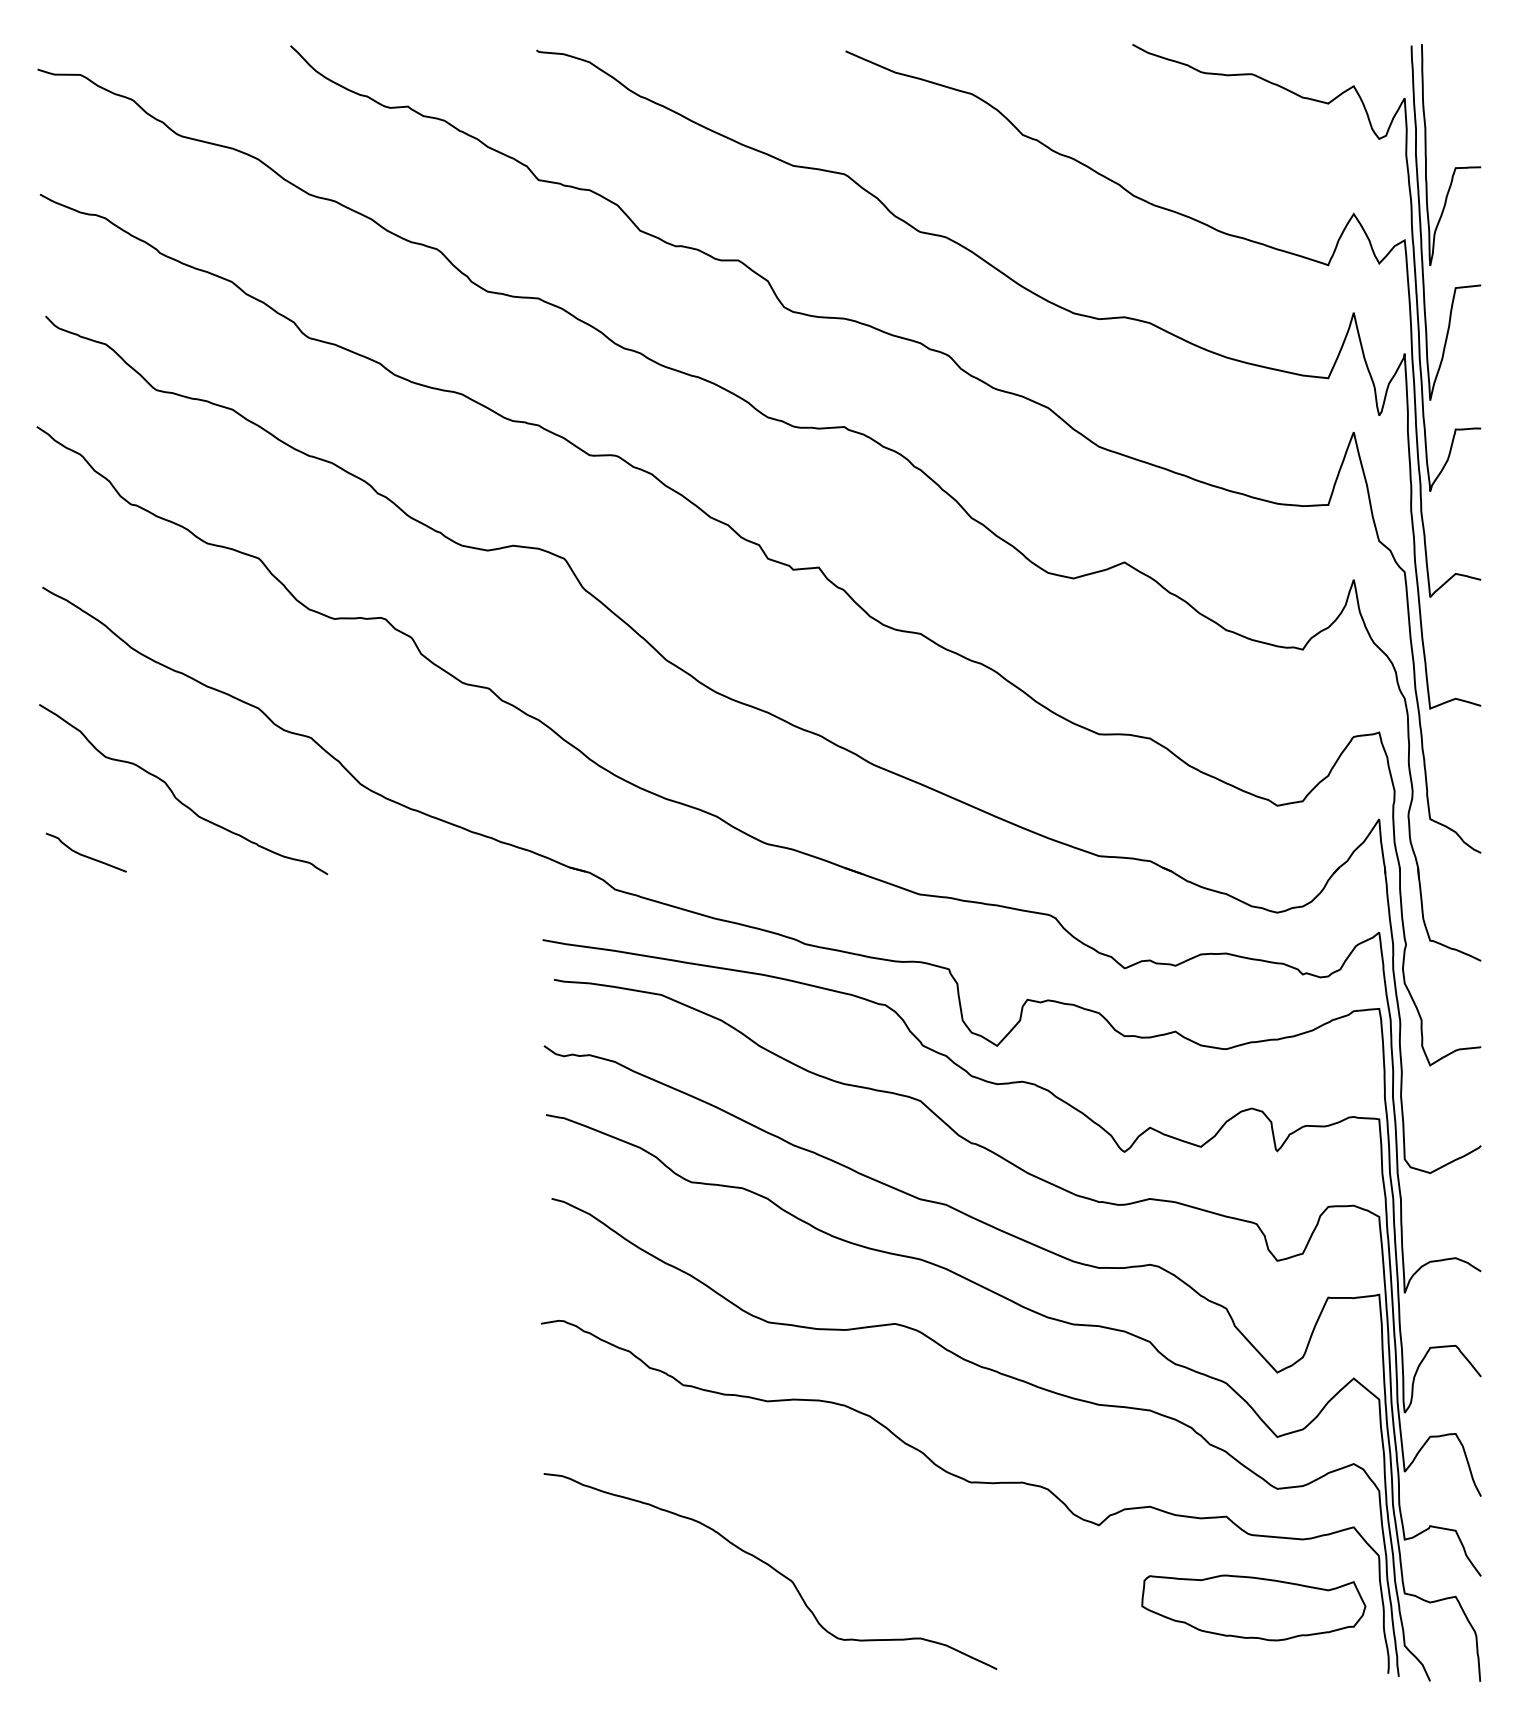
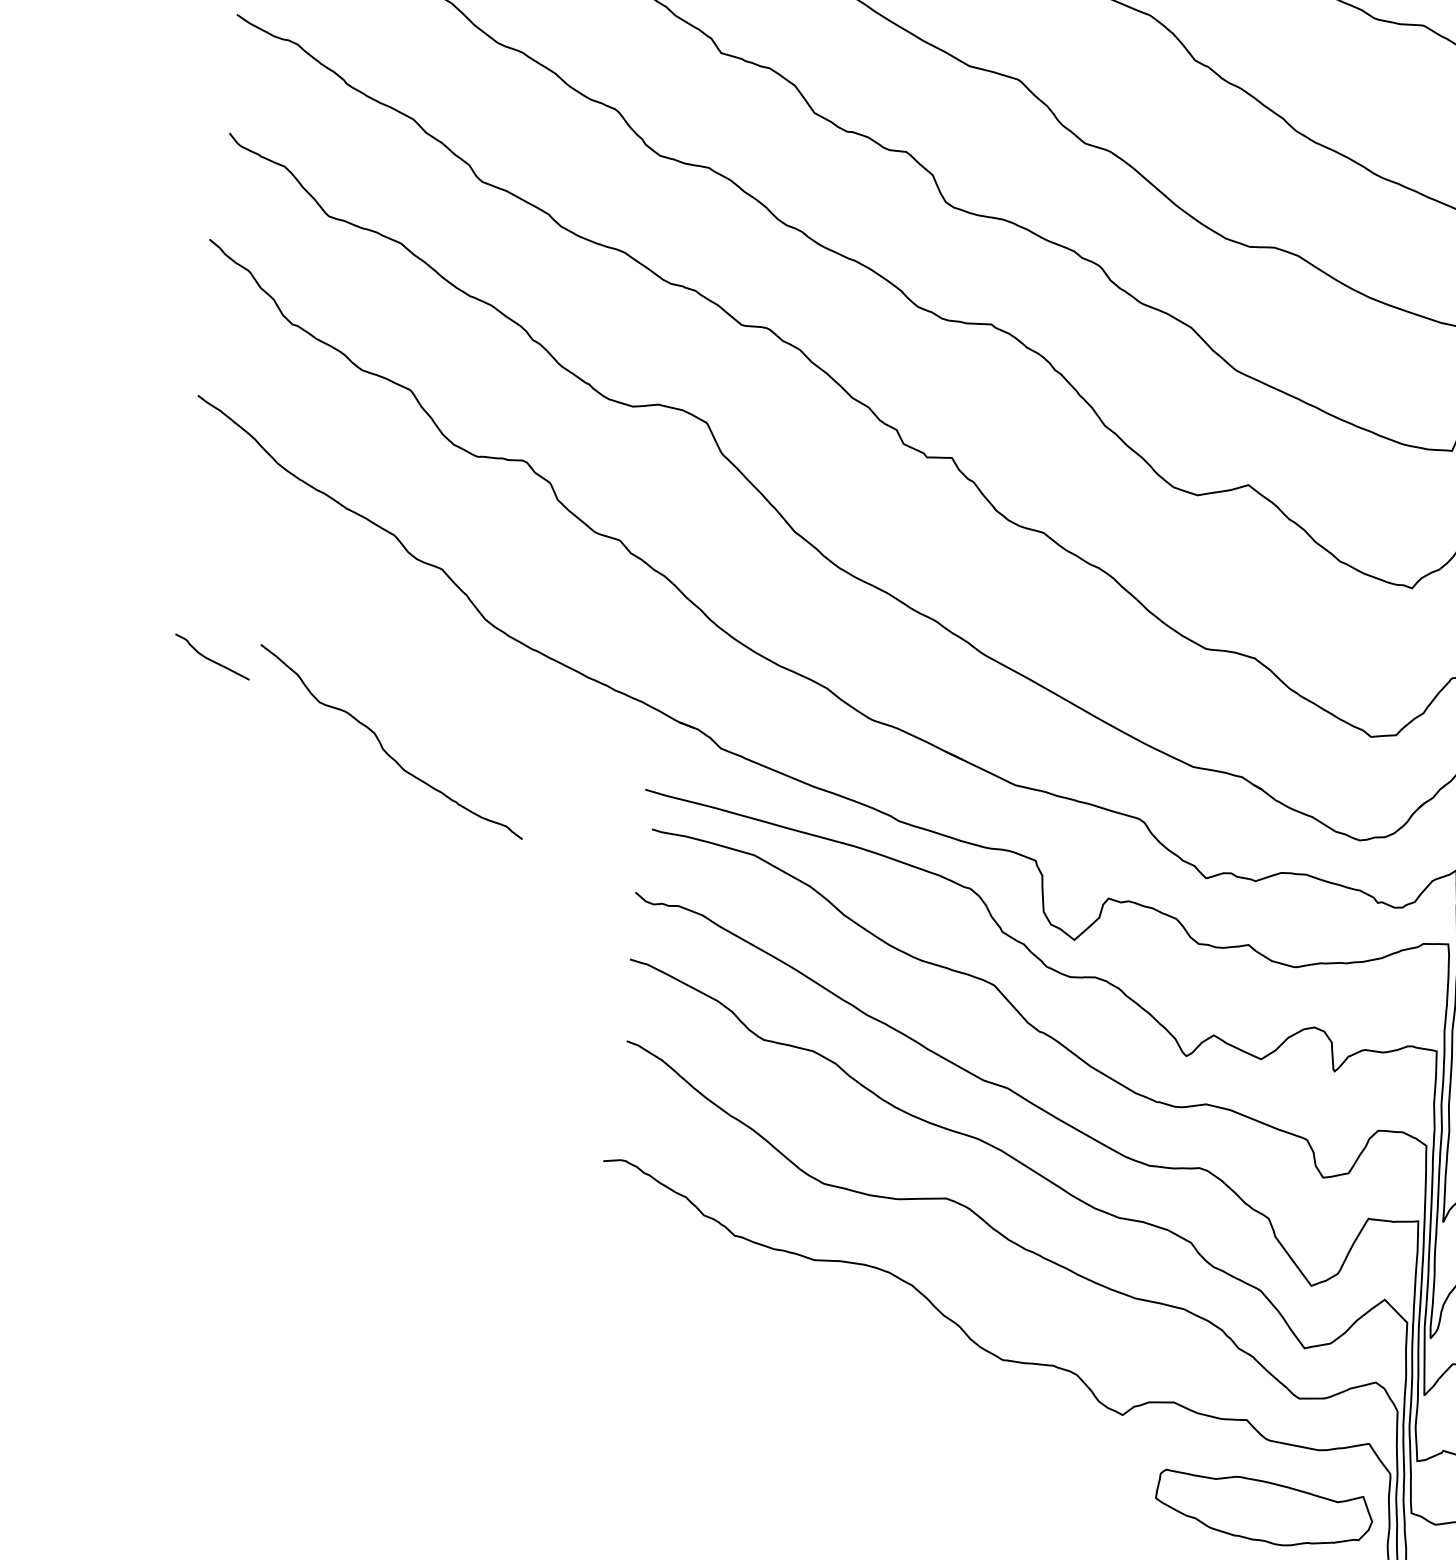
curve: (175, 795) -> (383, 746), moved
curve: (772, 1569) -> (801, 1423), removed

